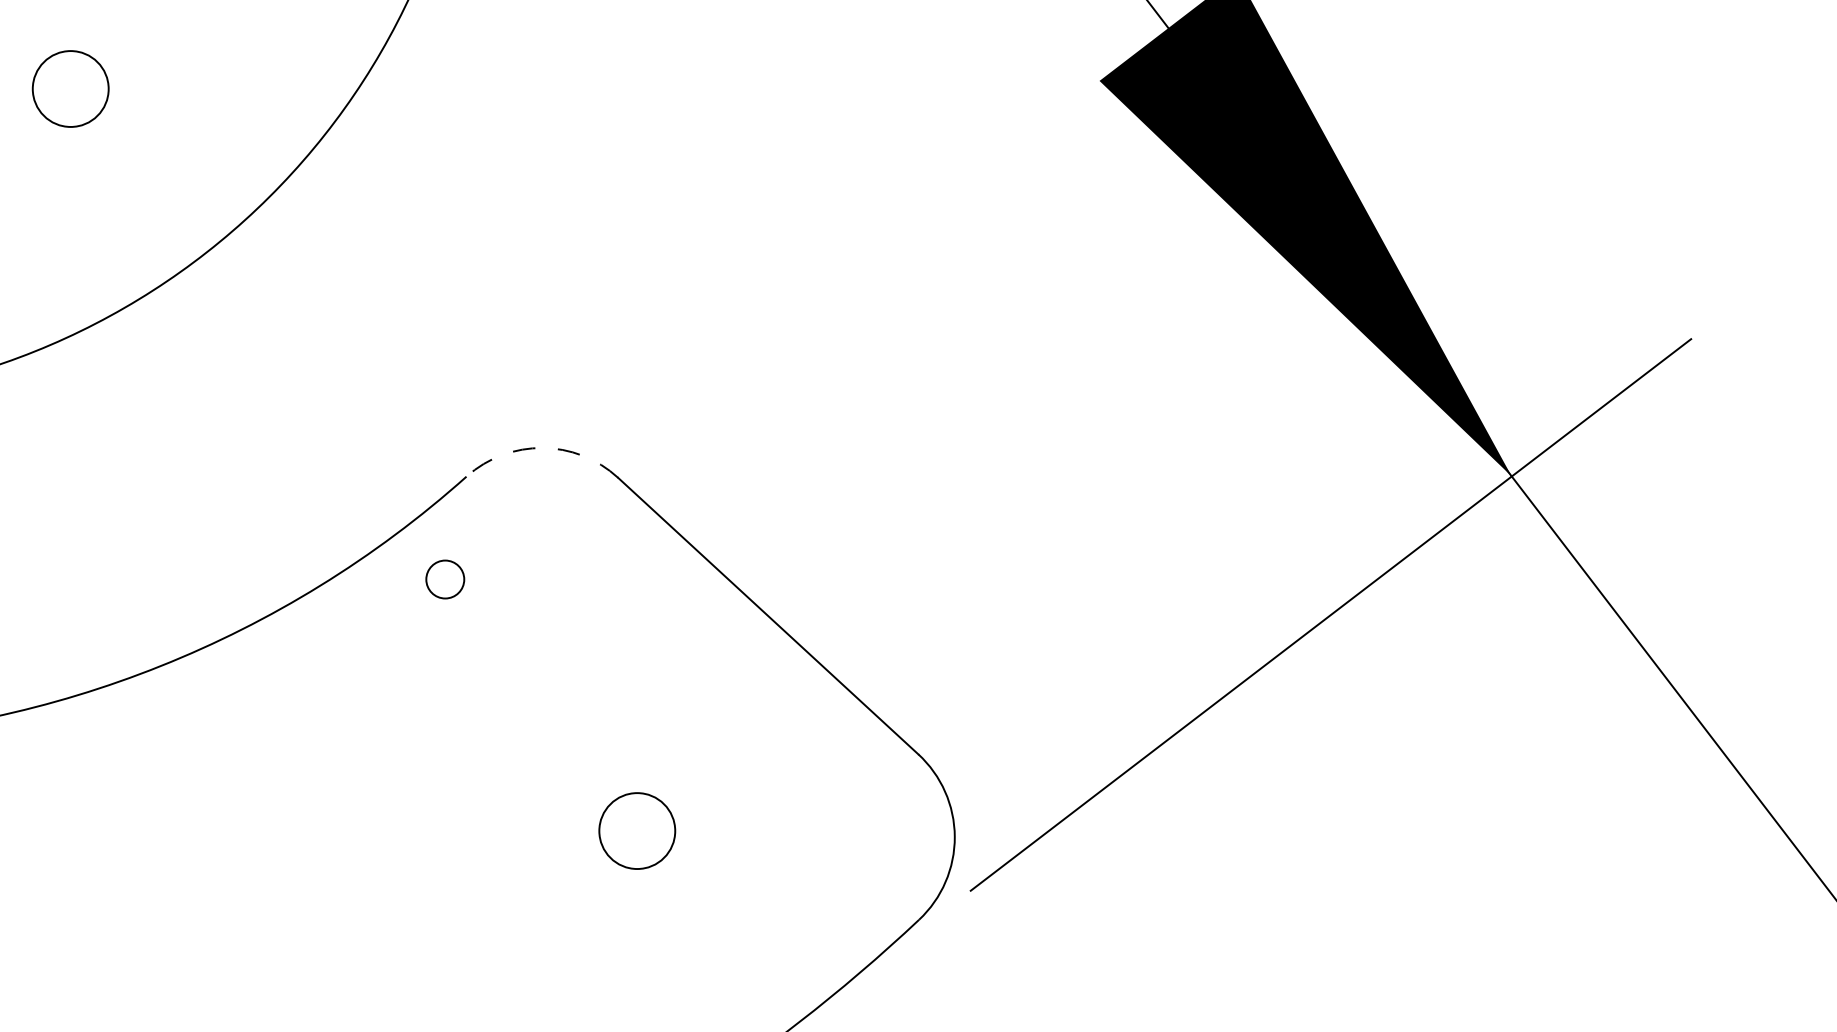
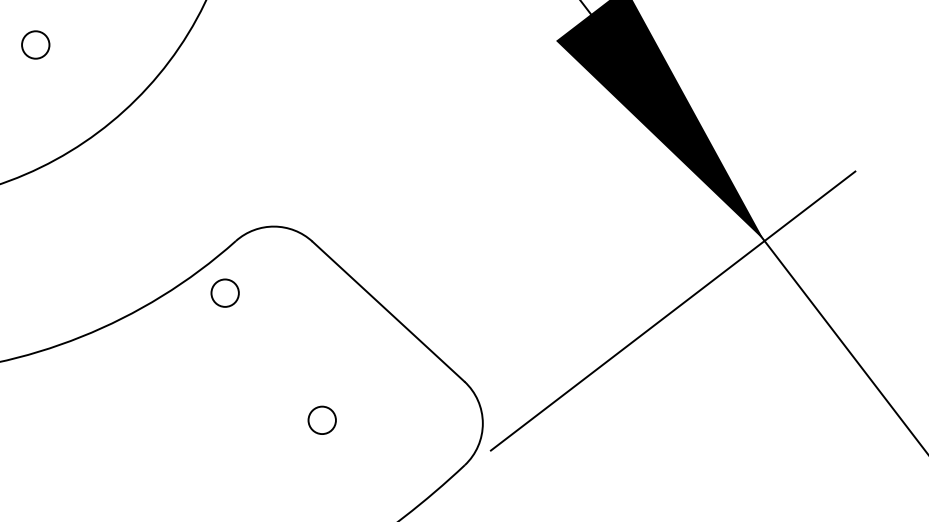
circle: (70, 88) -> (35, 44), size x0.71
arc: (542, 447) -> (274, 226), dashed -> solid
circle: (444, 578) -> (224, 292), size x1.43
circle: (635, 831) -> (321, 420), size x0.71

